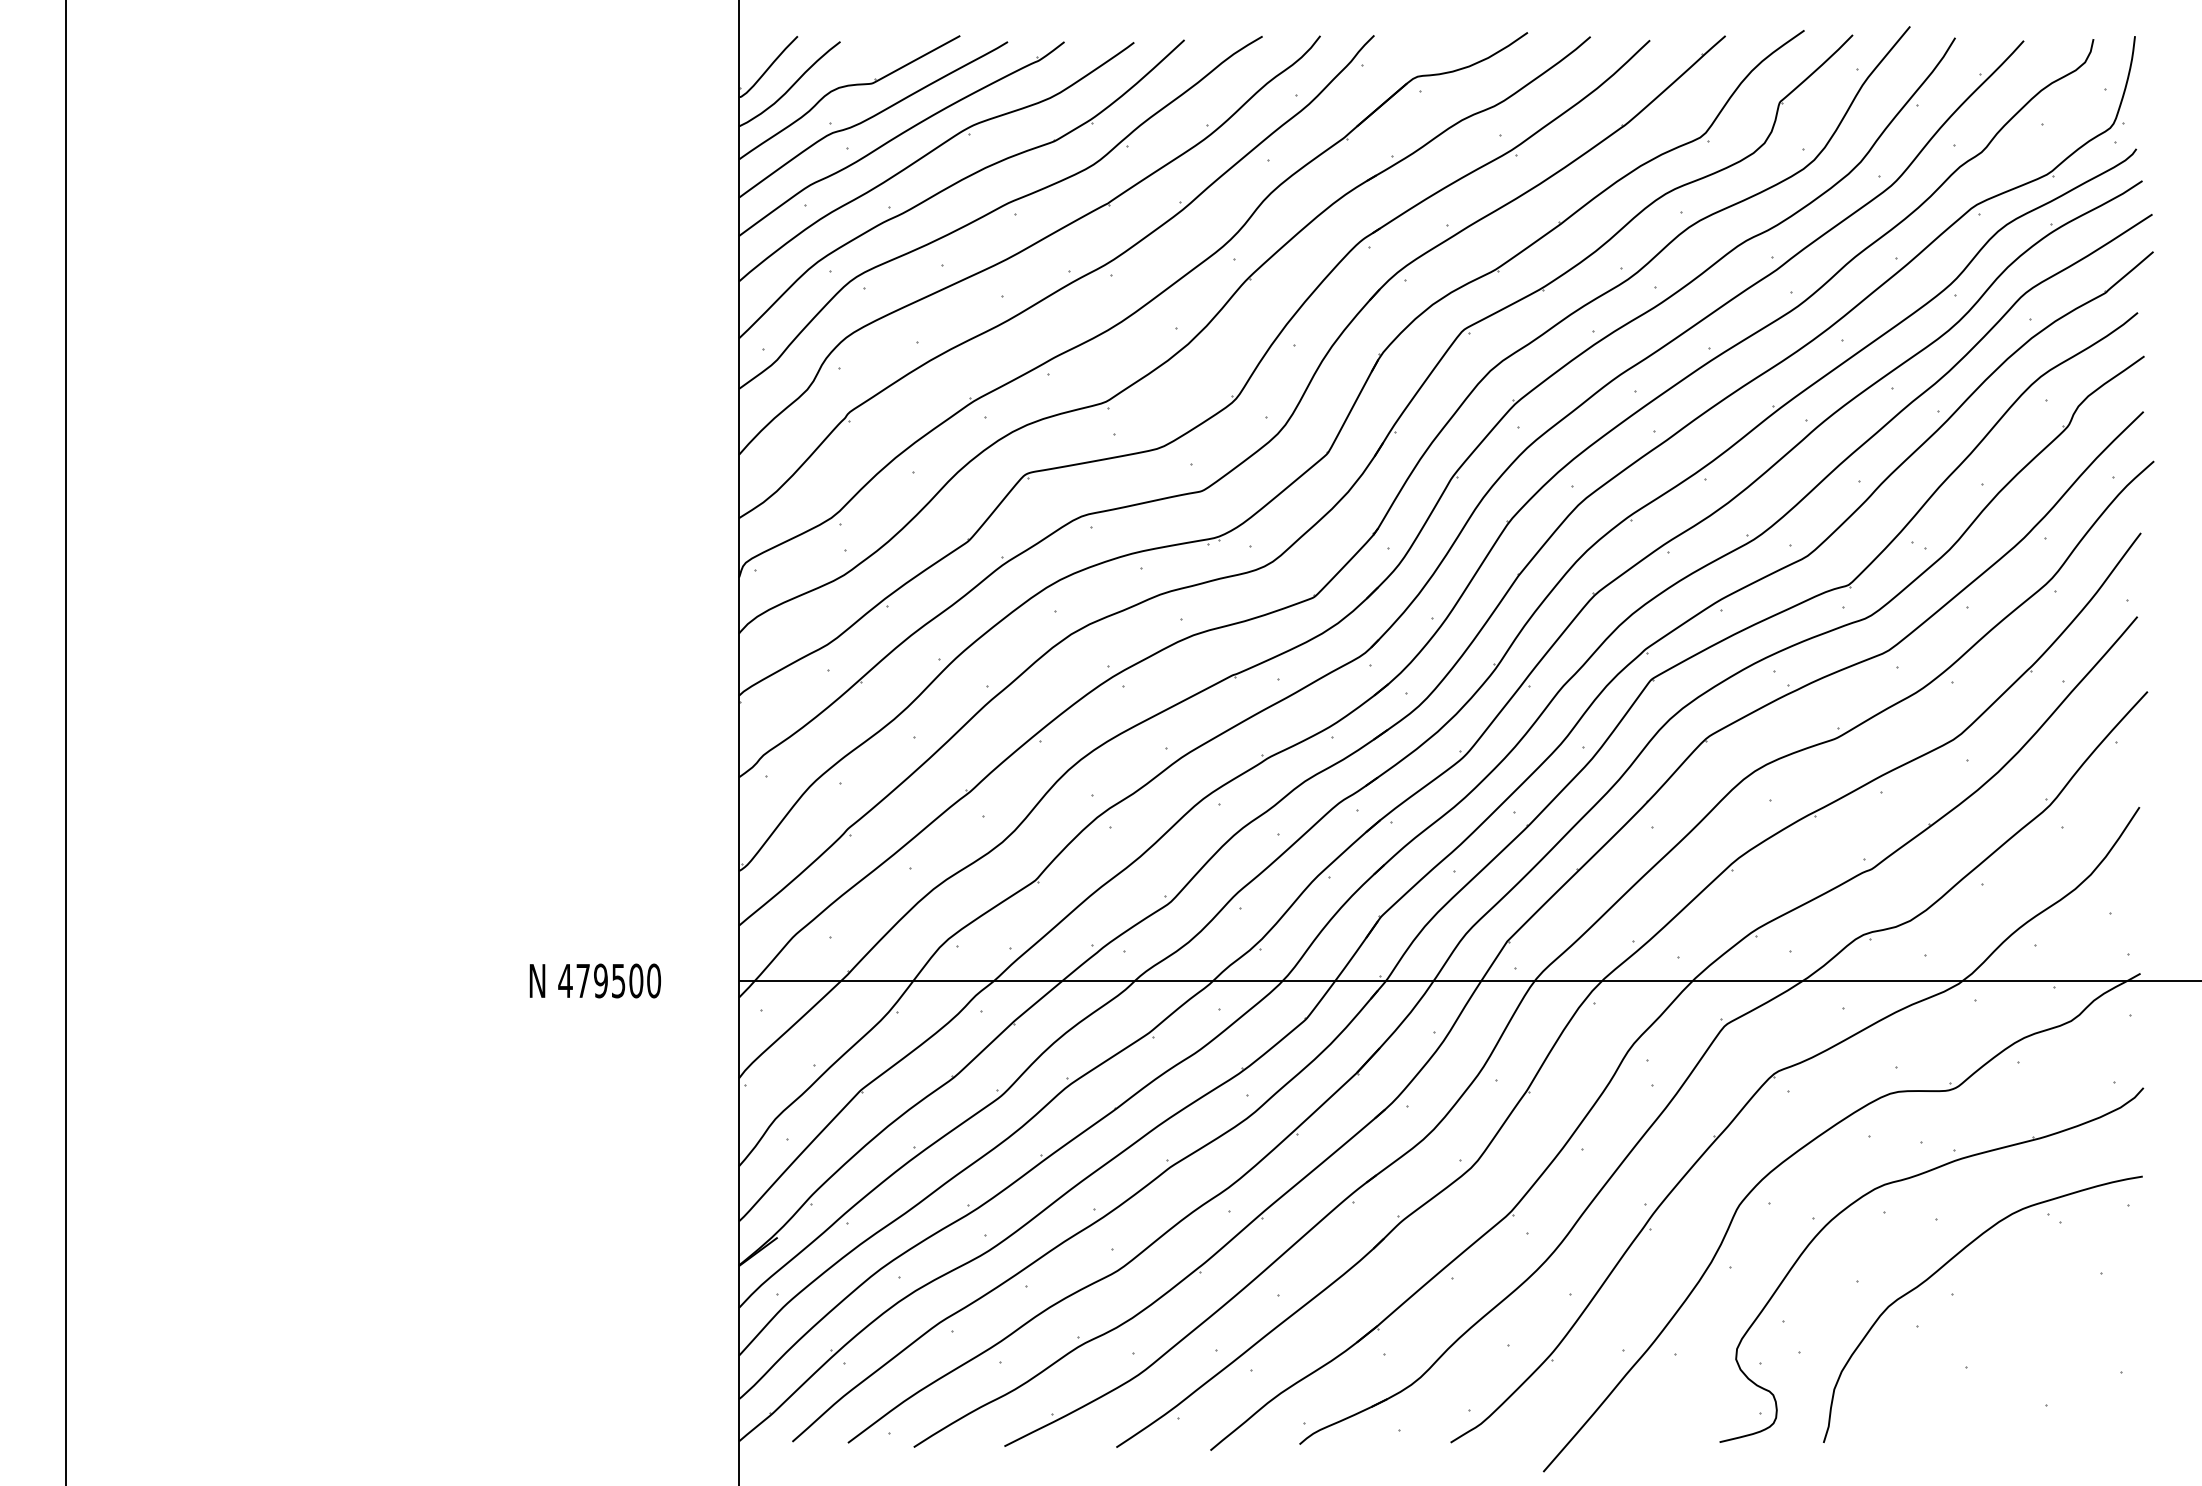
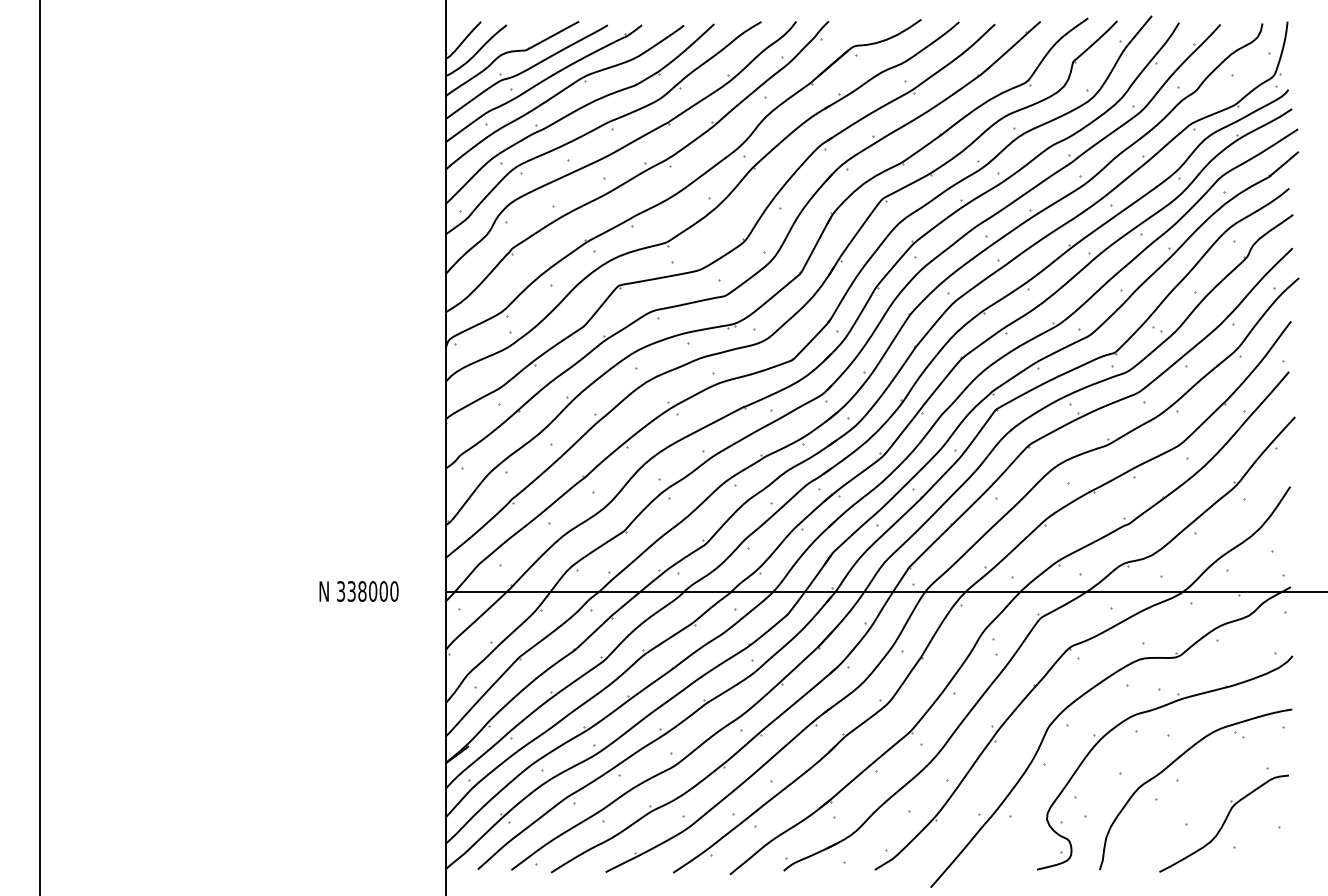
text: (591, 980) -> (356, 591), 479500 -> 338000
part: (2028, 1365) -> (1223, 823), added

